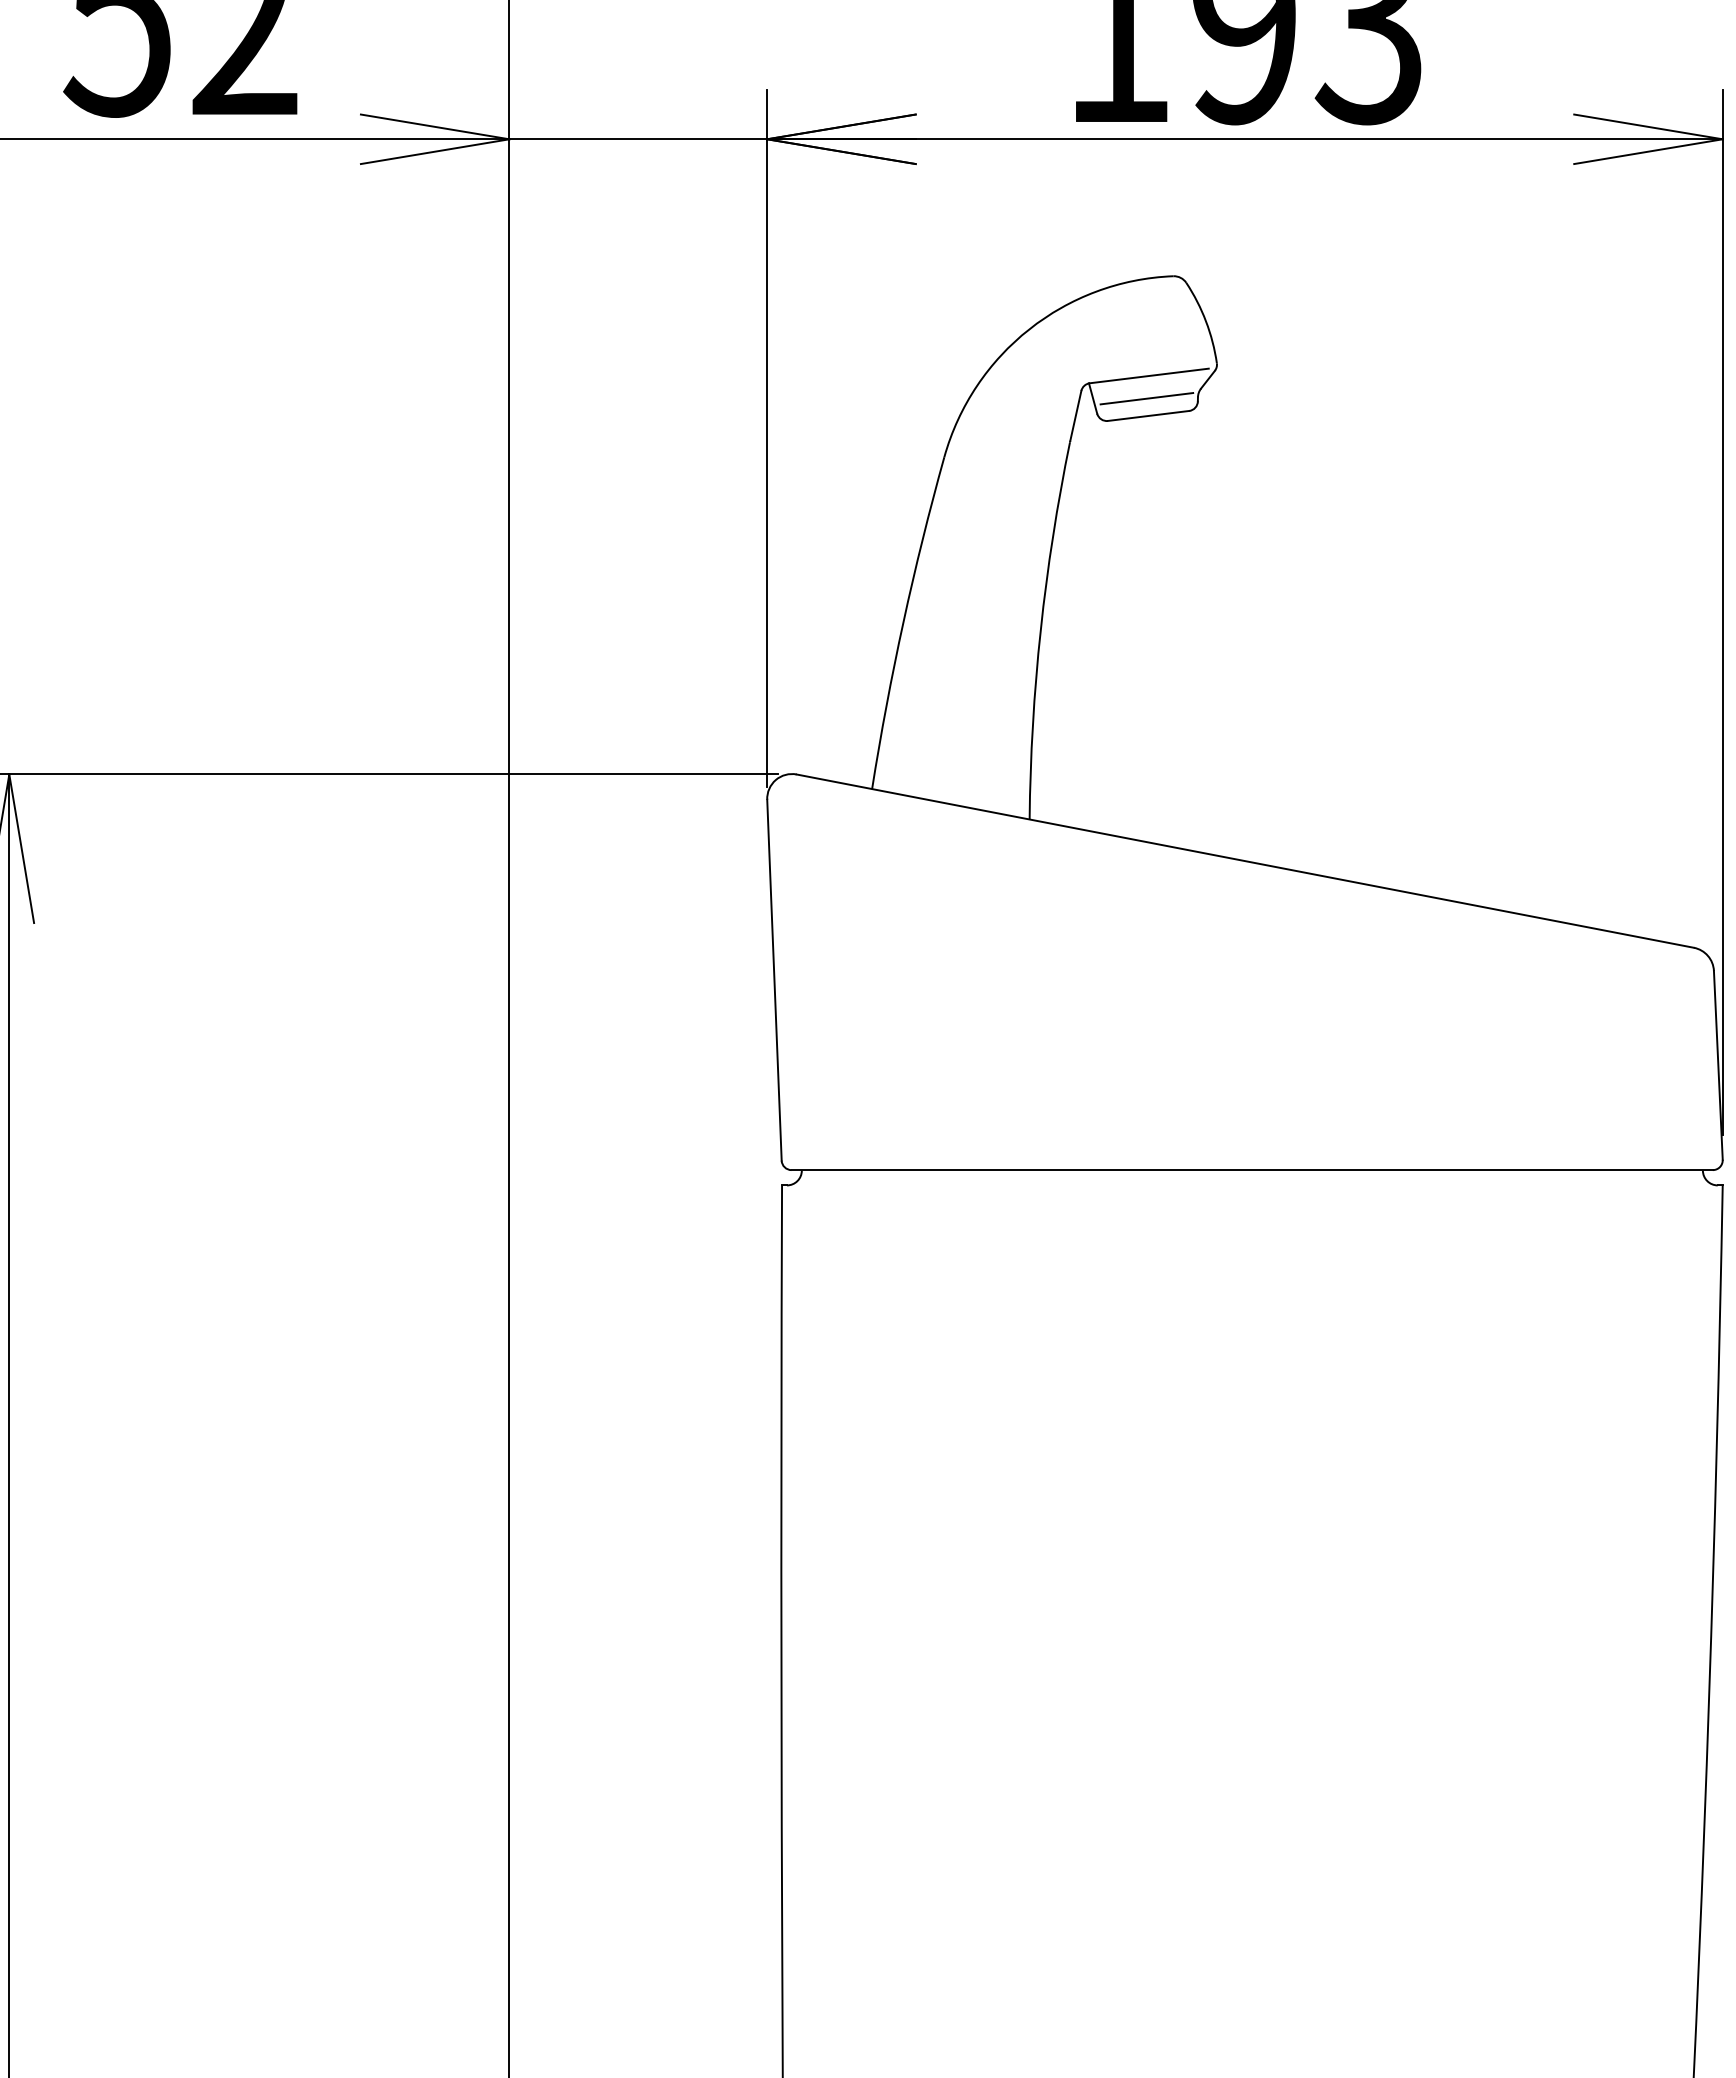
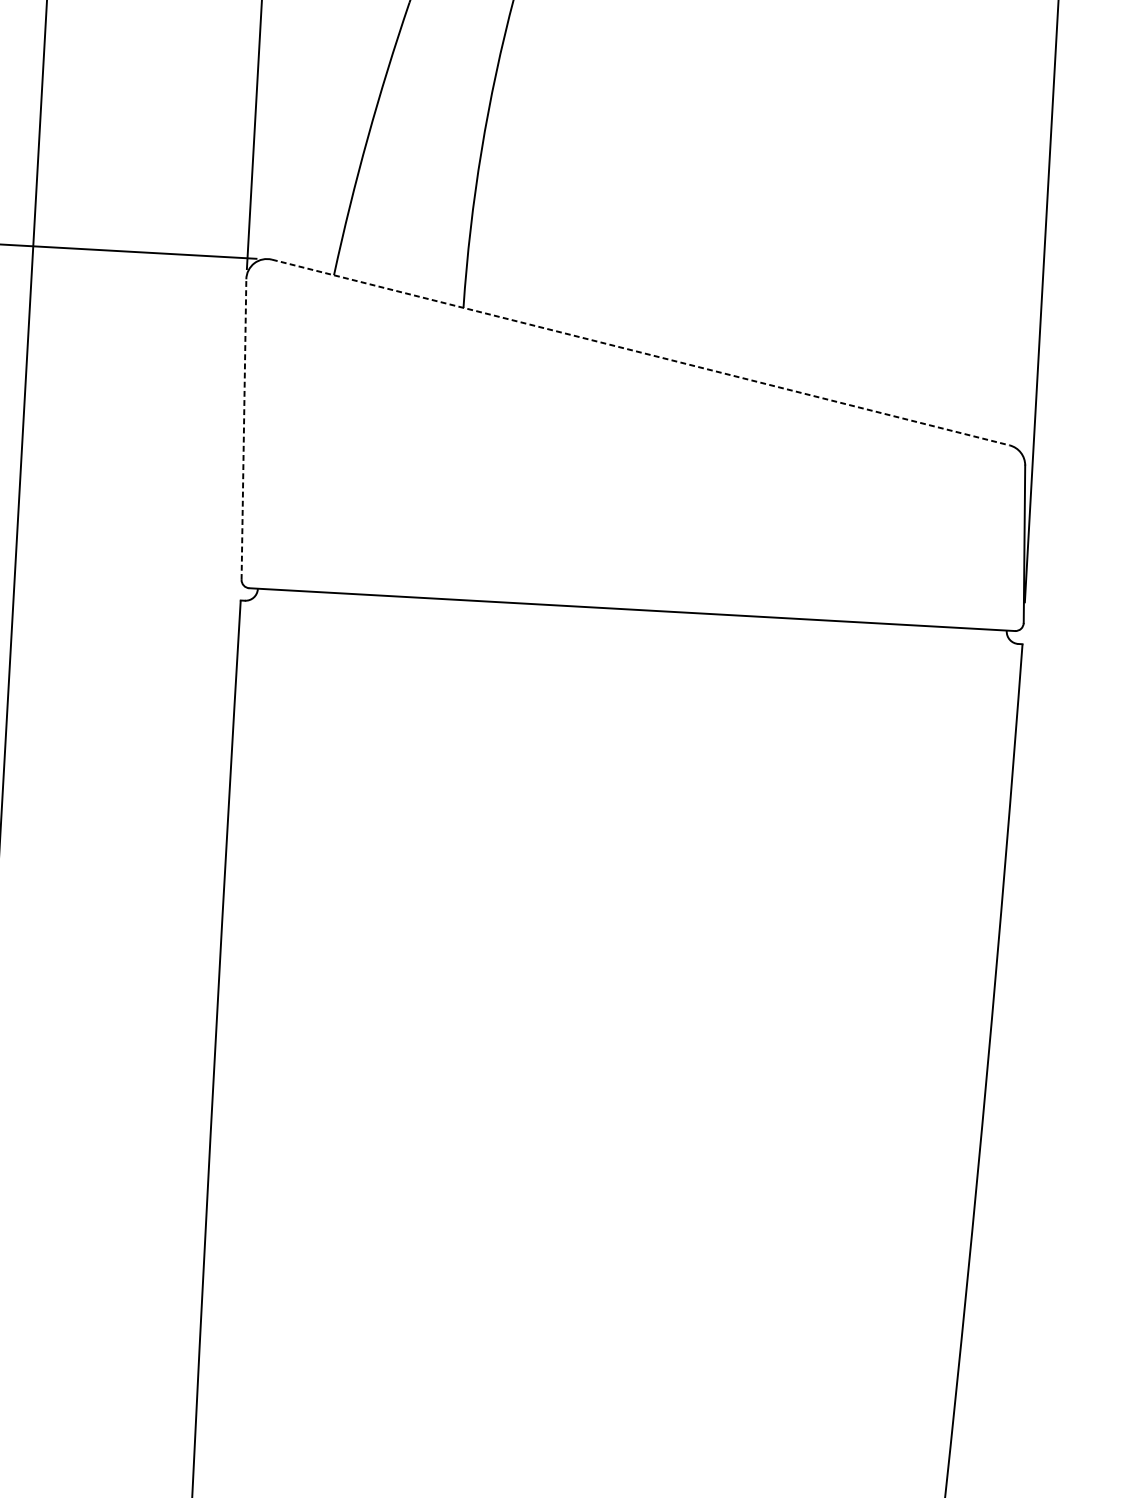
line: (1245, 861) -> (640, 352), solid -> dashed
line: (774, 980) -> (243, 429), solid -> dashed

